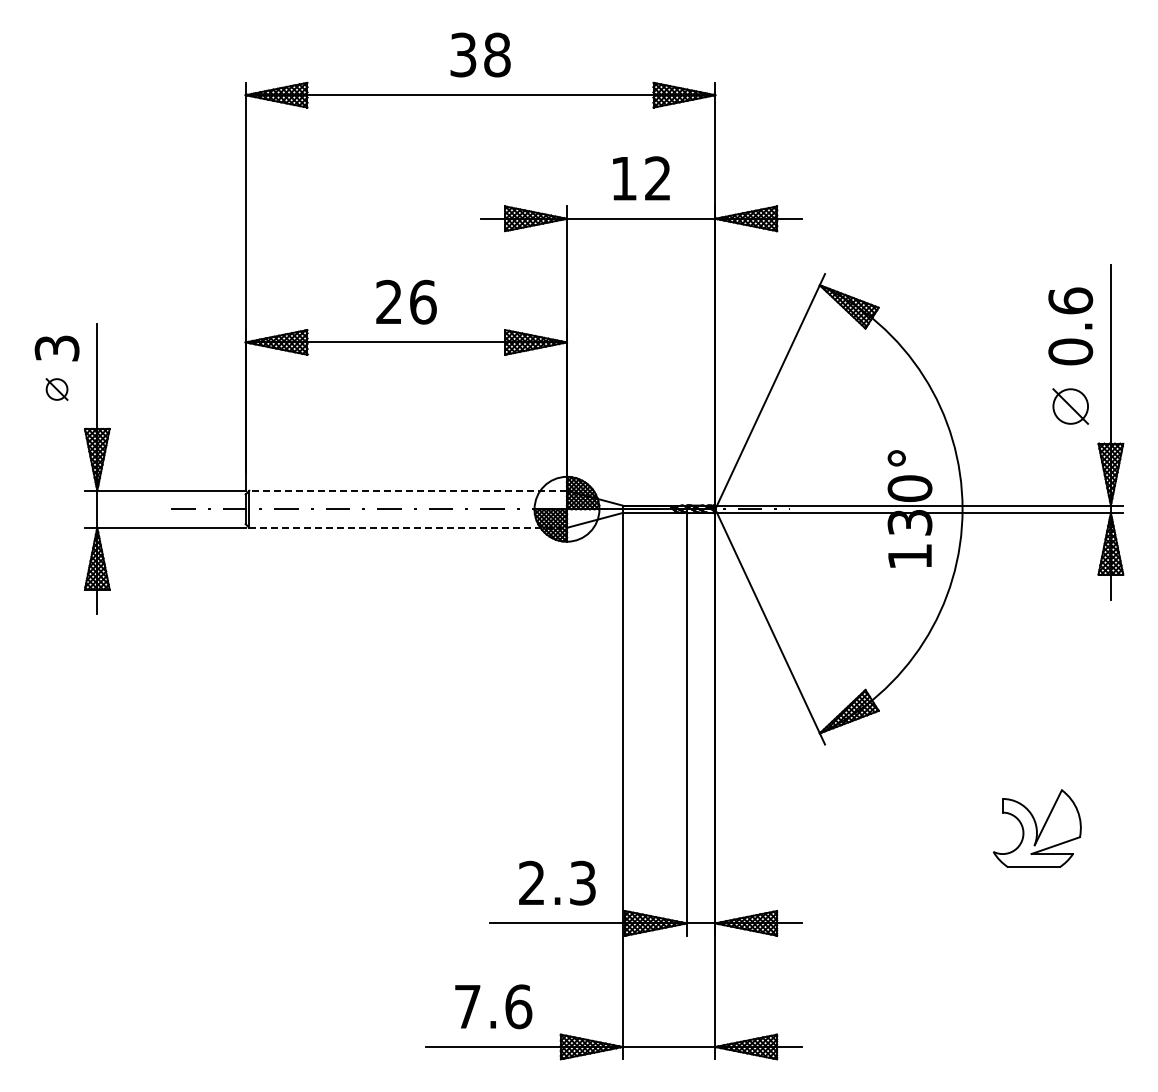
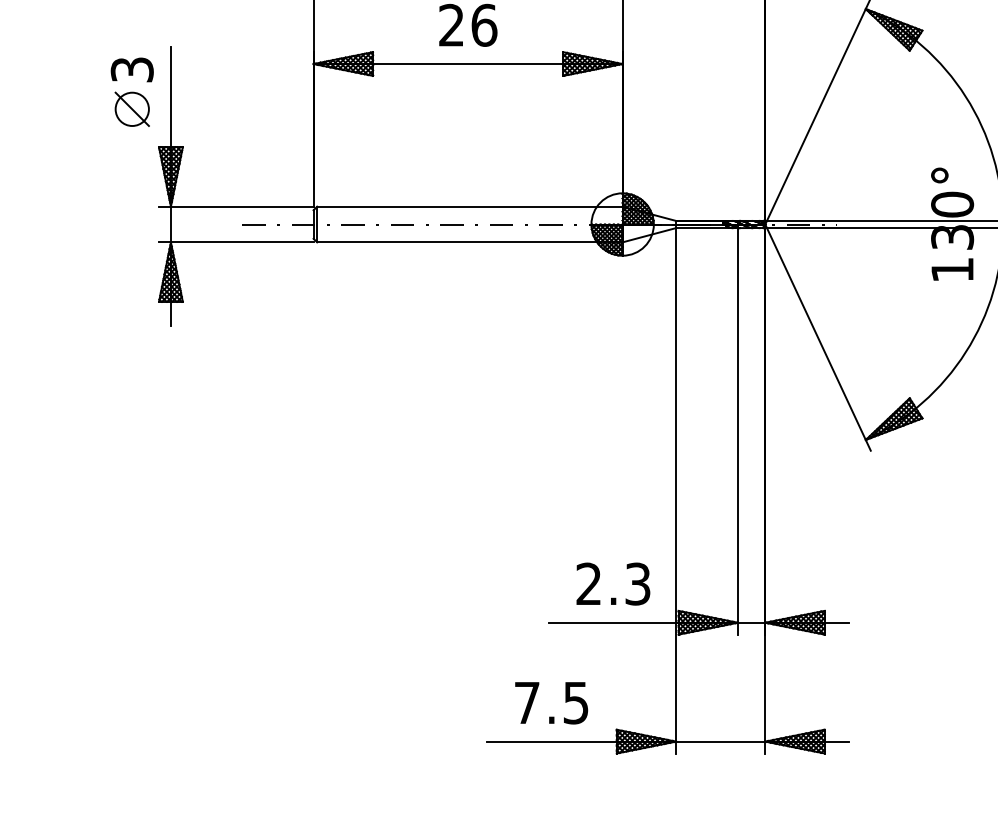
part: (56, 389) -> (131, 109), size x1.67
line: (408, 490) -> (470, 206), dashed -> solid
line: (408, 527) -> (470, 242), dashed -> solid
text: (518, 1006) -> (576, 702), 7.6 -> 7.5

